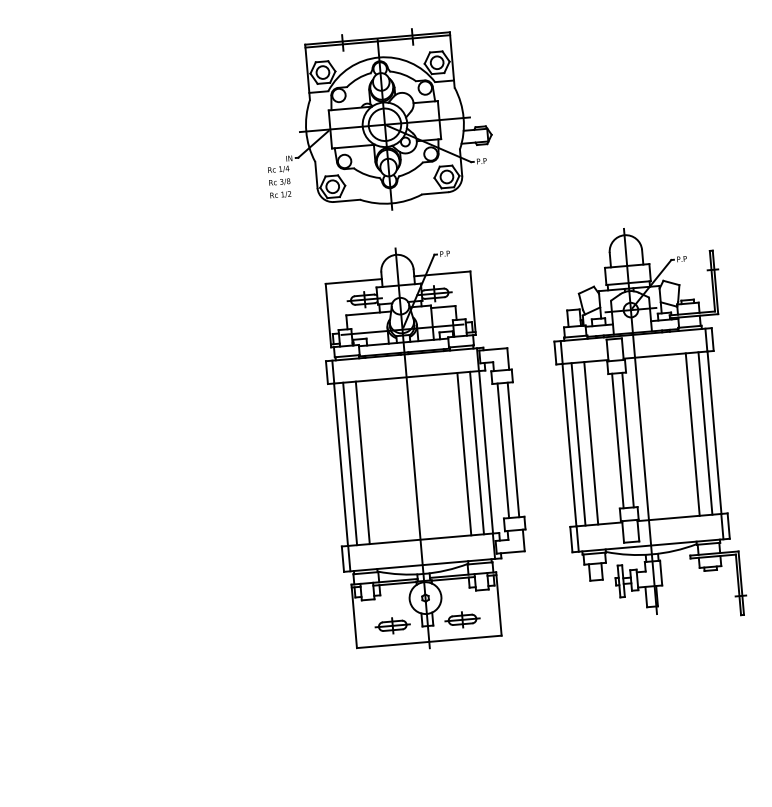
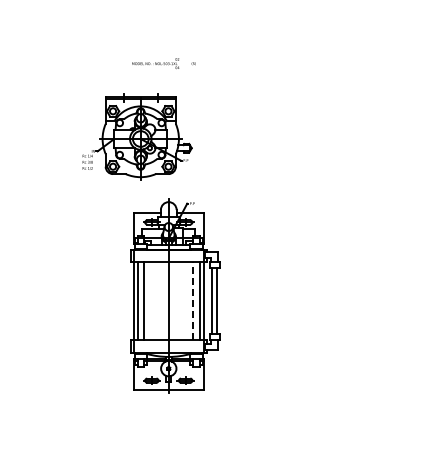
part: (377, 120) -> (137, 136), moved
part: (644, 425) -> (281, 294), removed
line: (464, 453) -> (193, 300), solid -> dashed

